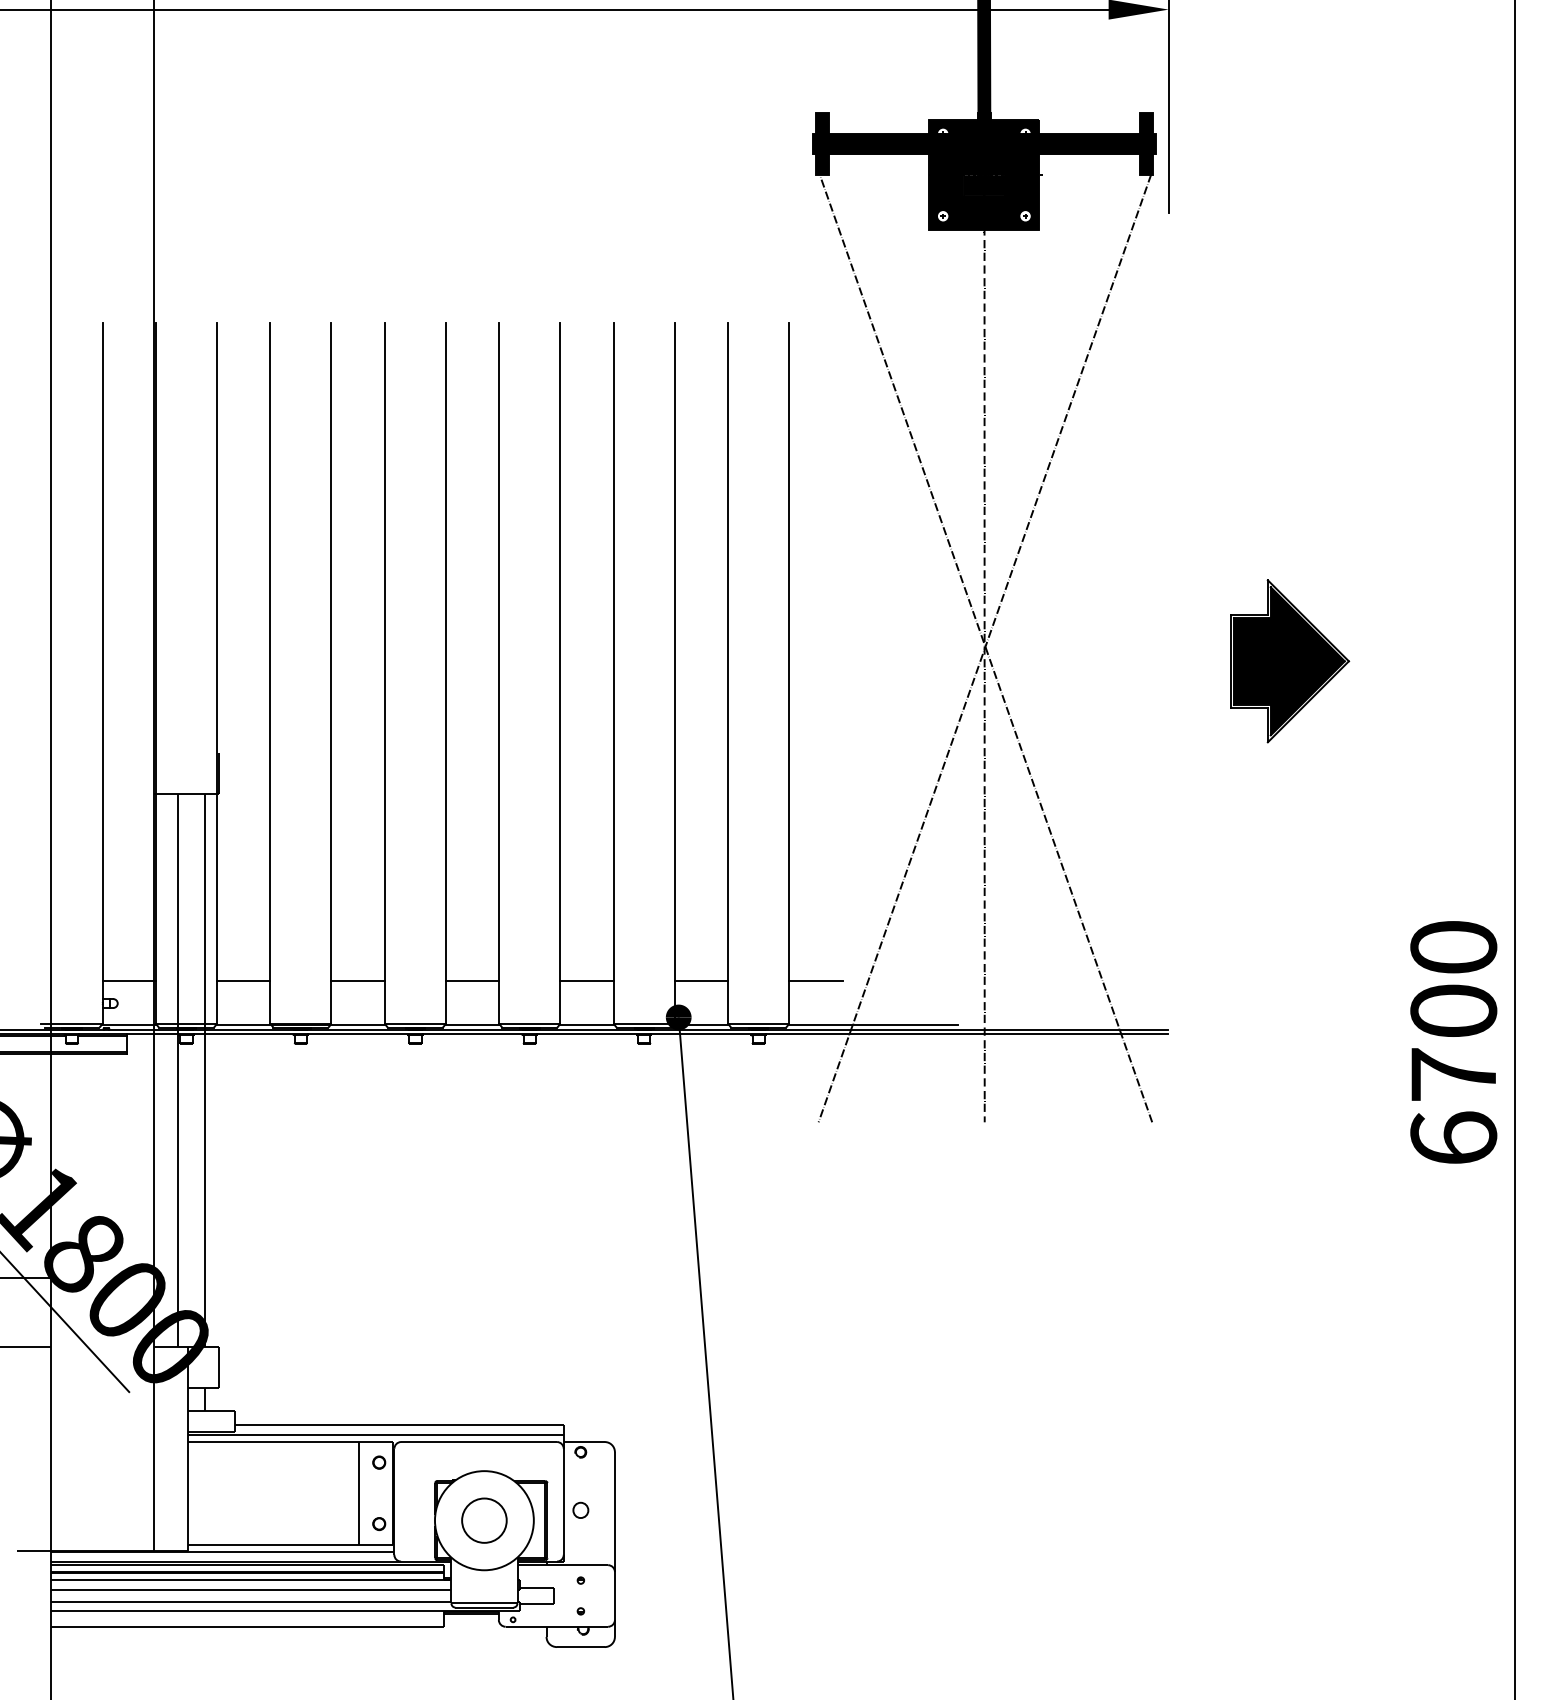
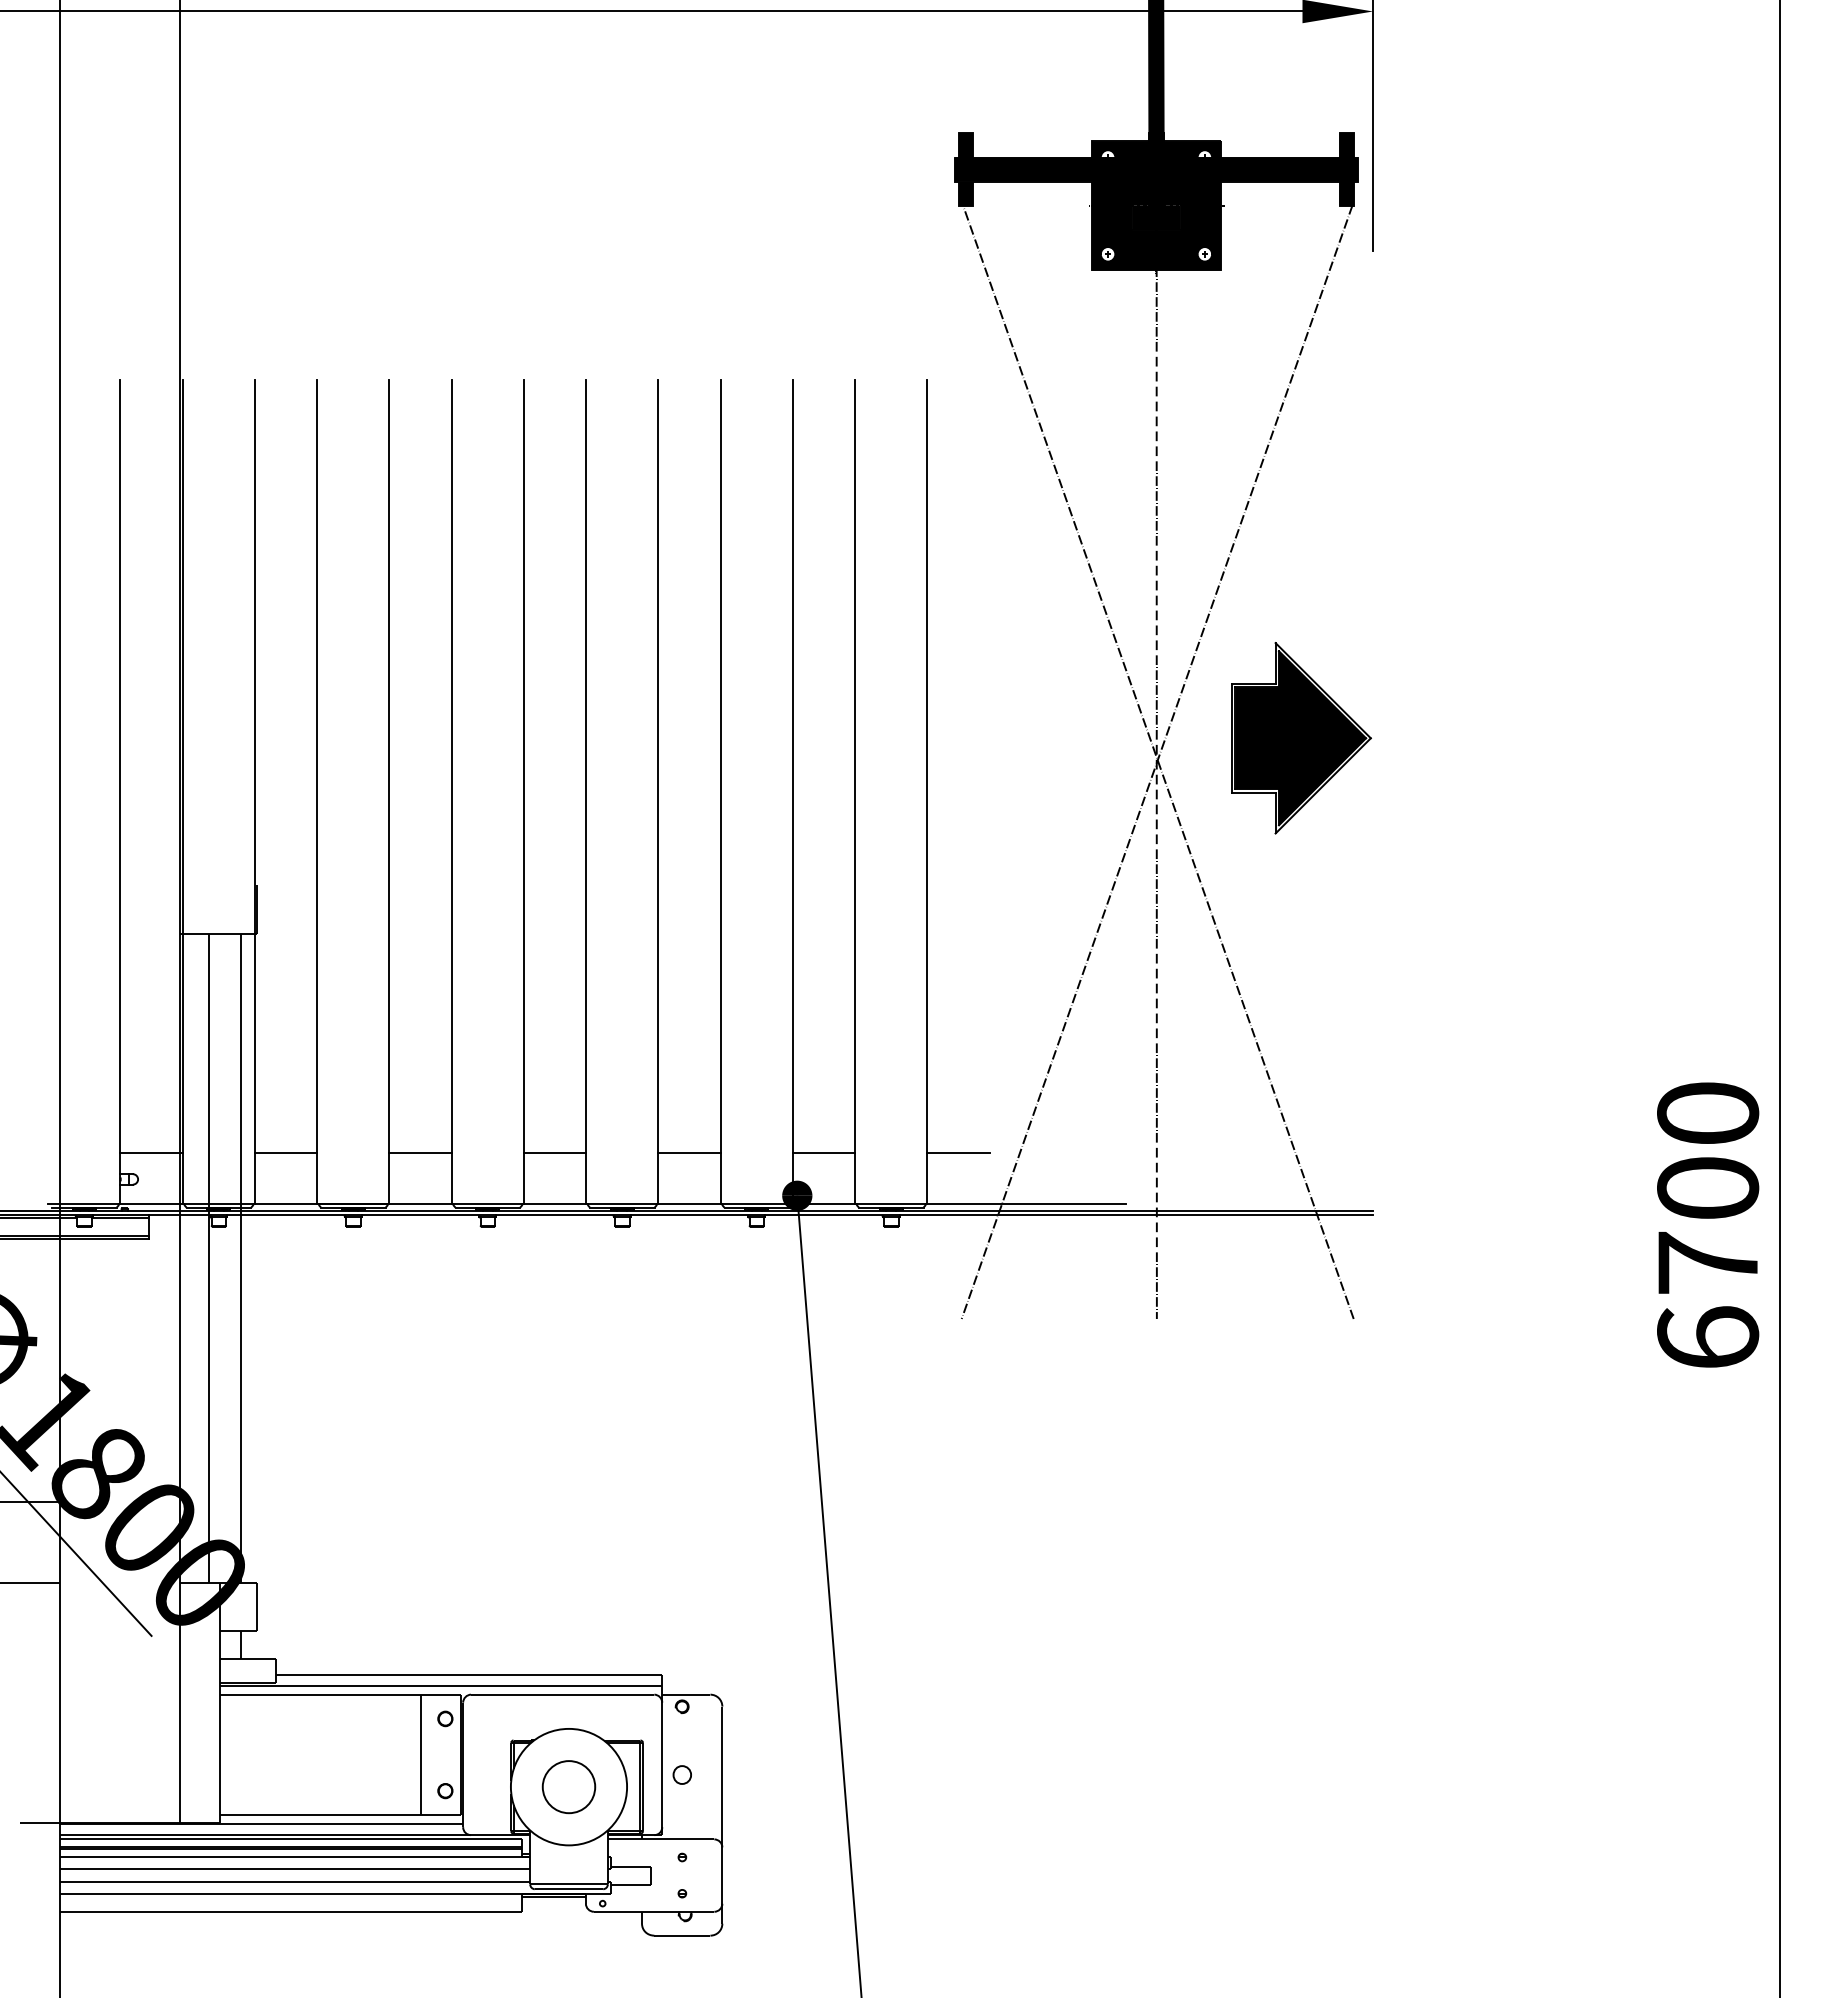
part: (1289, 661) -> (1301, 738), moved

